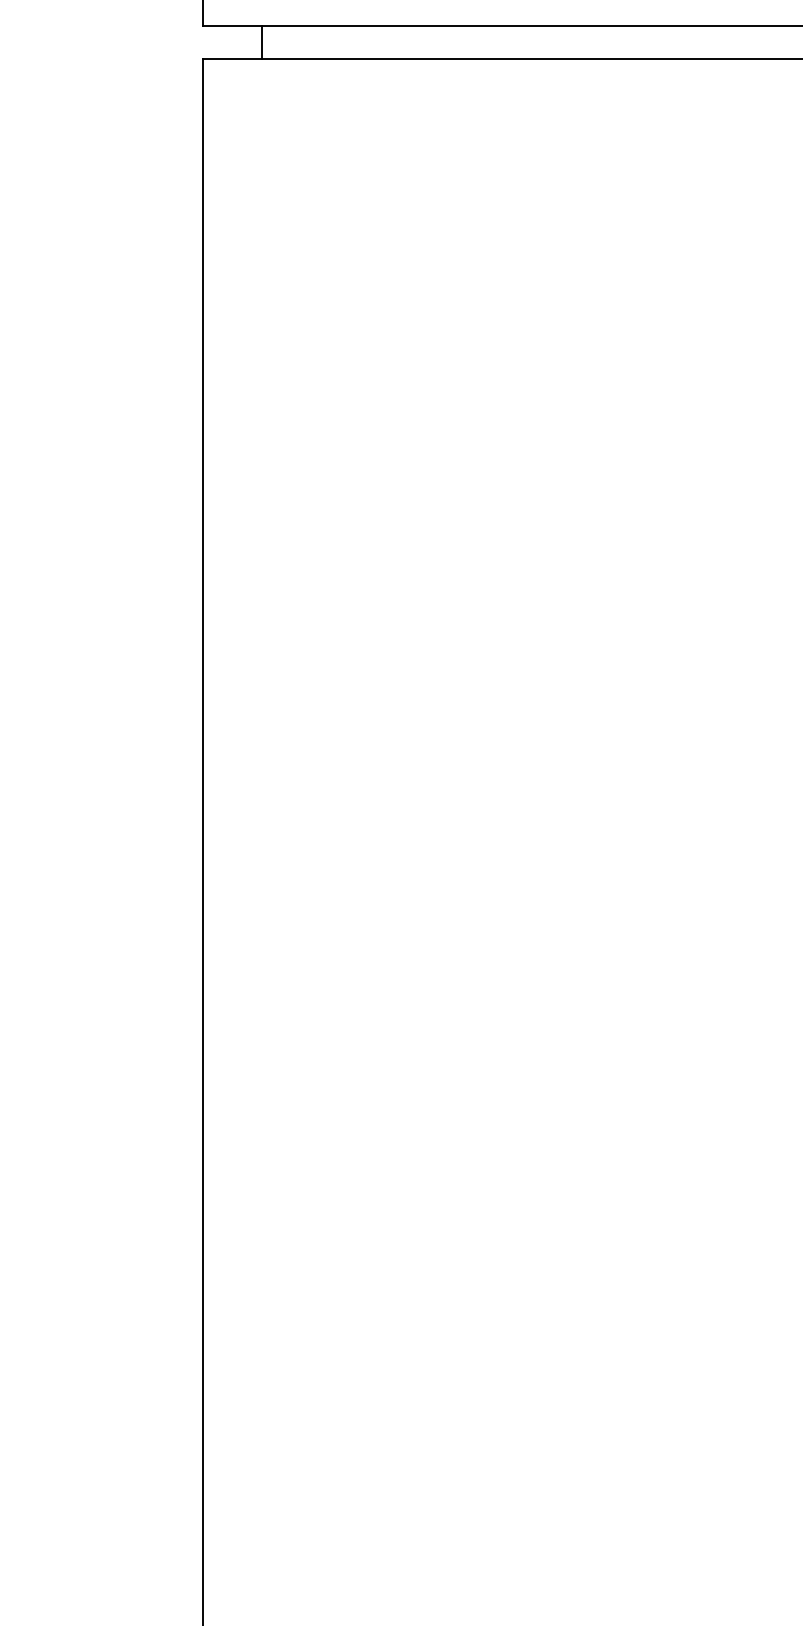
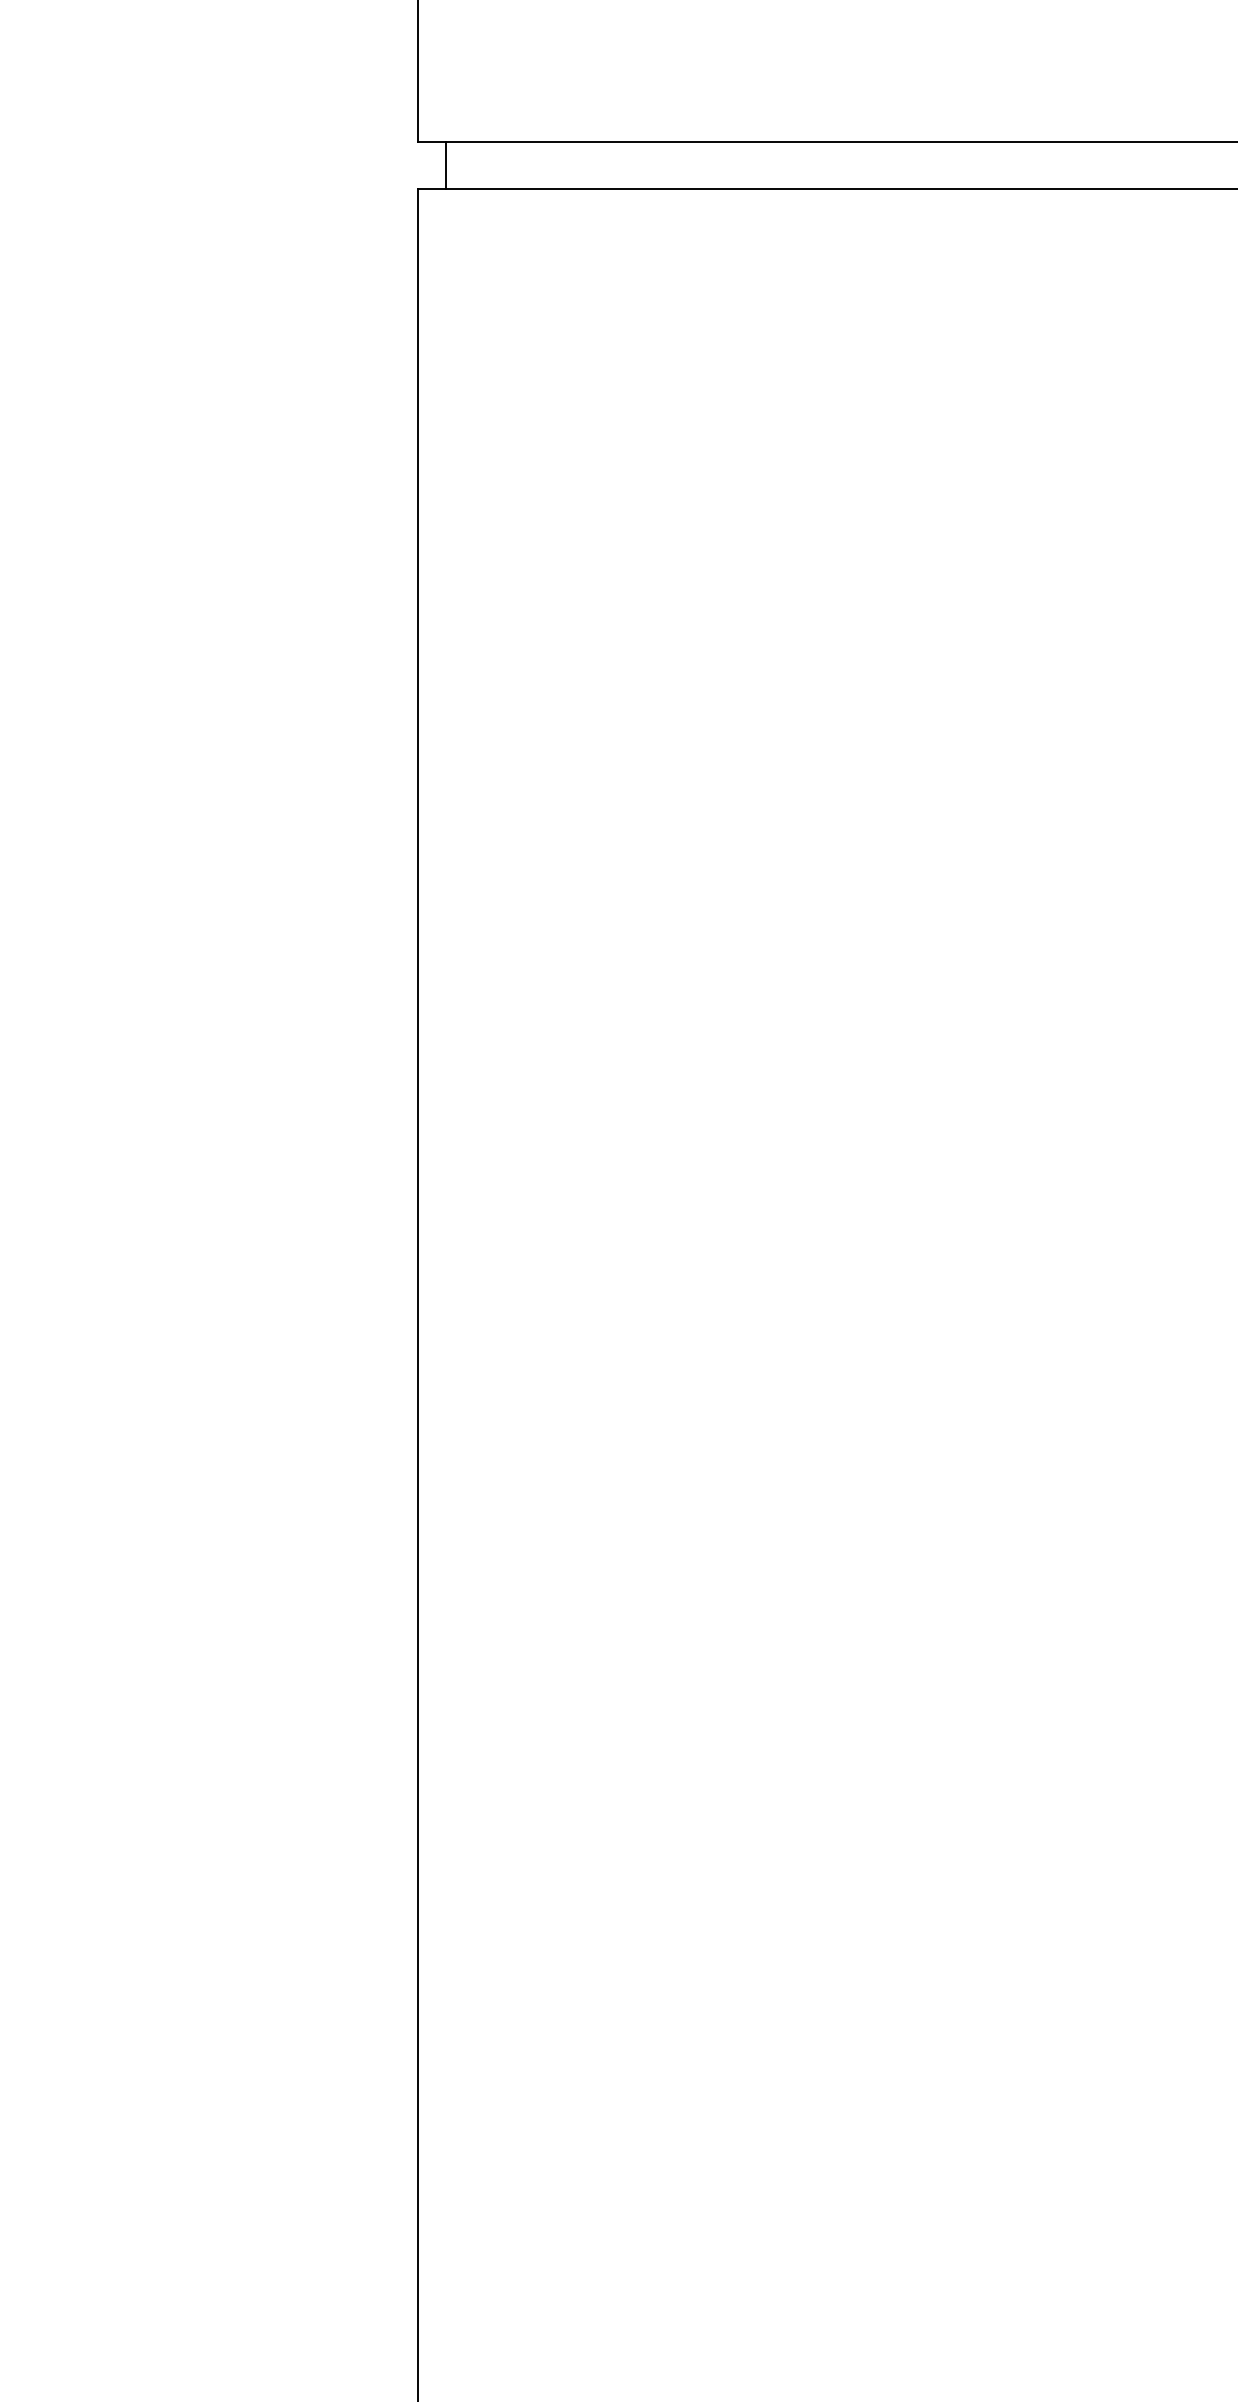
line: (261, 42) -> (445, 165), moved

